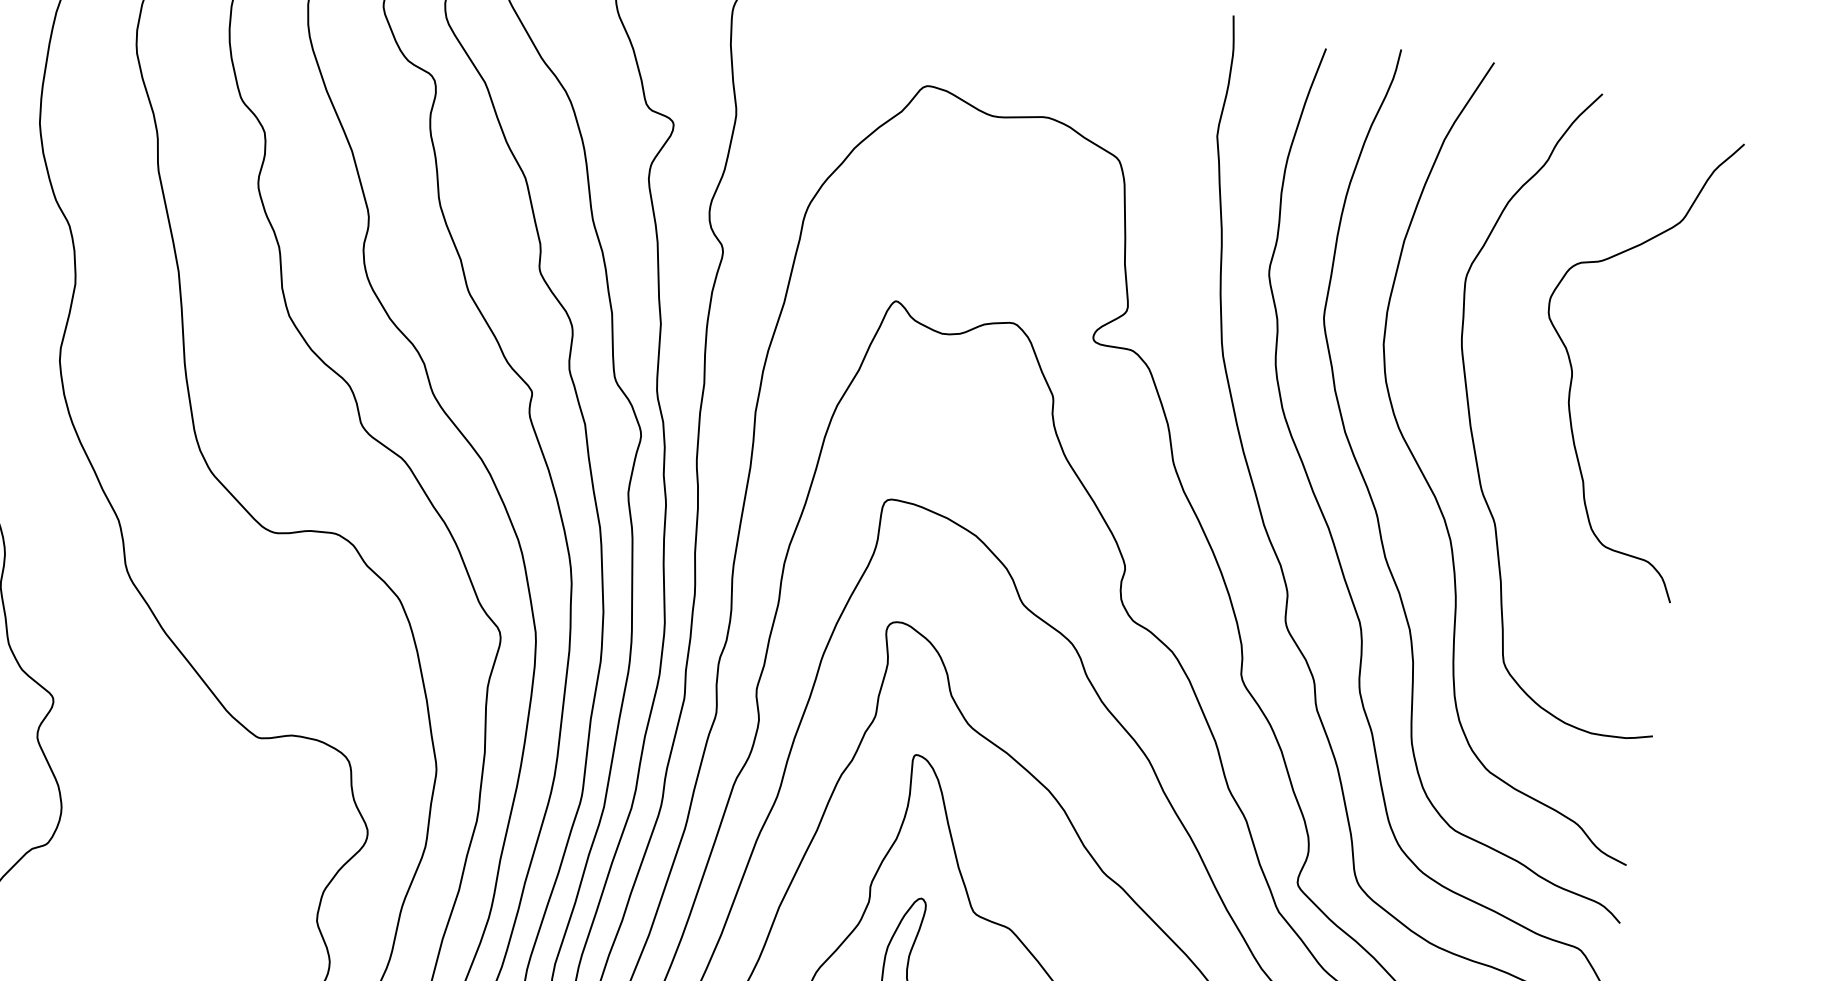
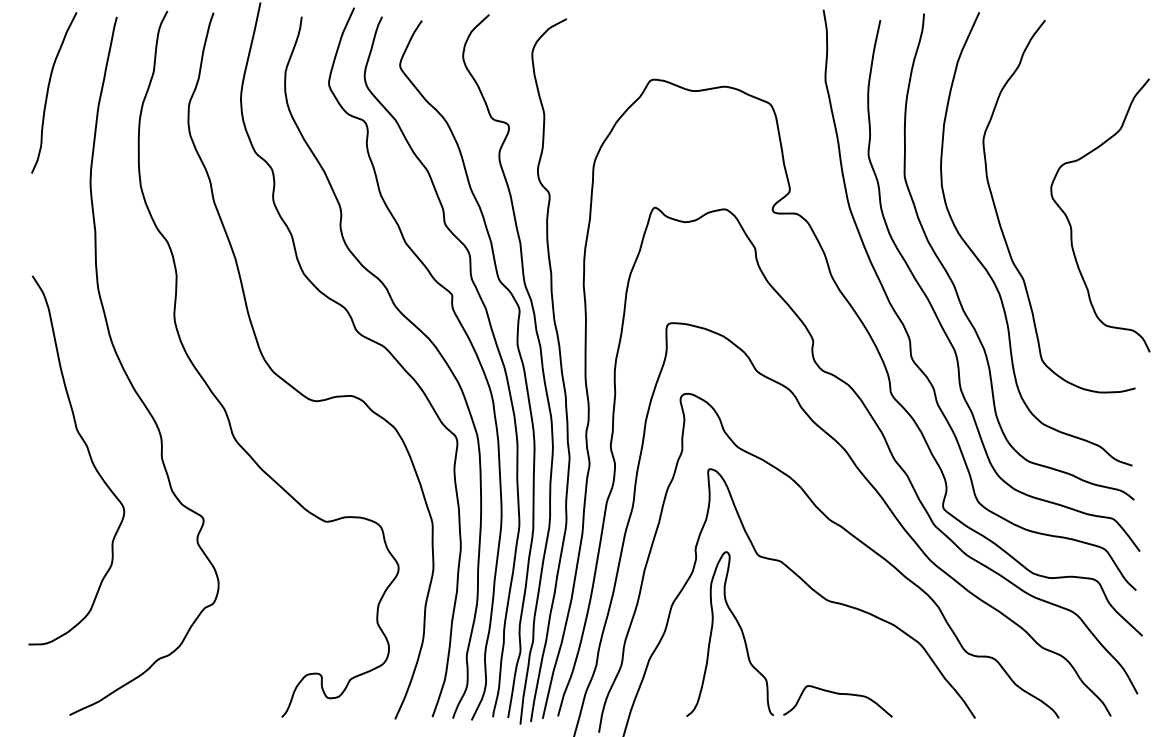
curve: (1573, 368) -> (1071, 225), moved

